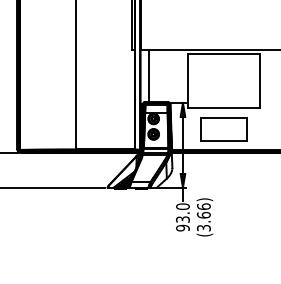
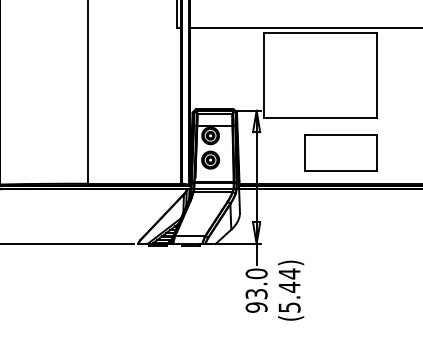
line: (148, 76) -> (202, 69), removed
part: (223, 129) -> (340, 152), moved
text: (203, 217) -> (288, 290), (3.66) -> (5.44)

